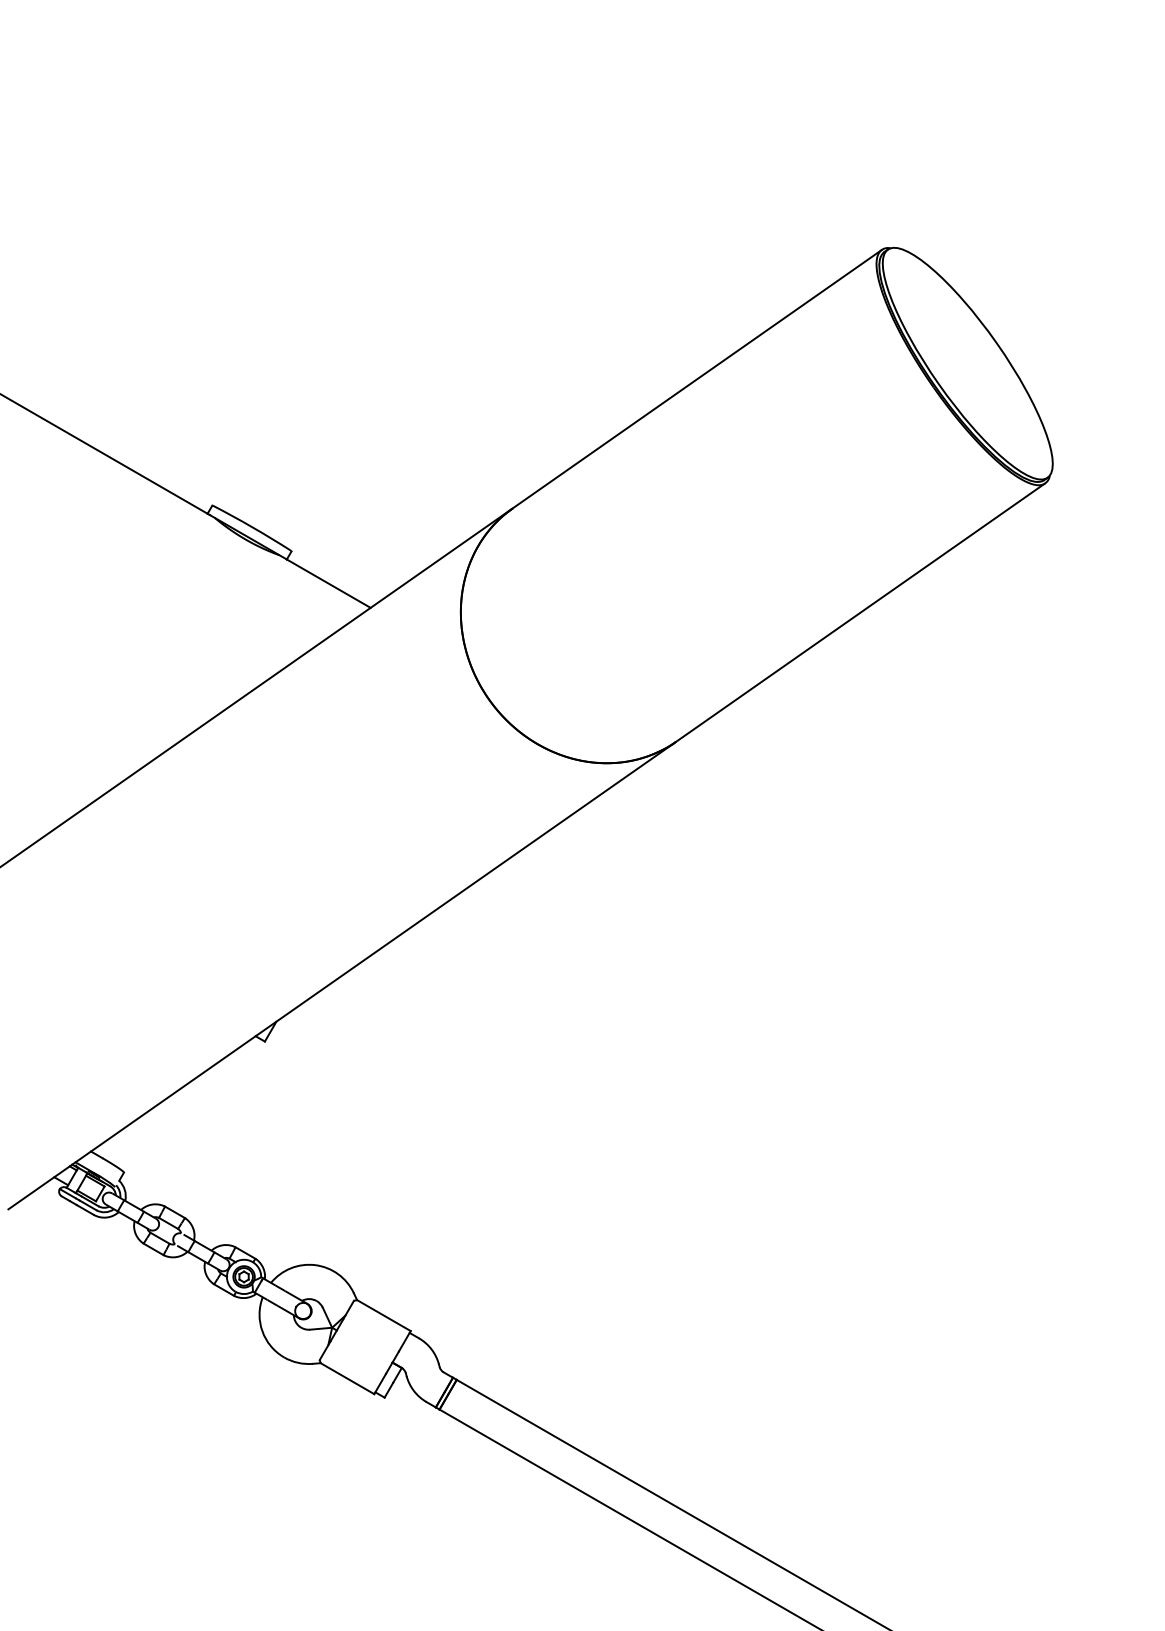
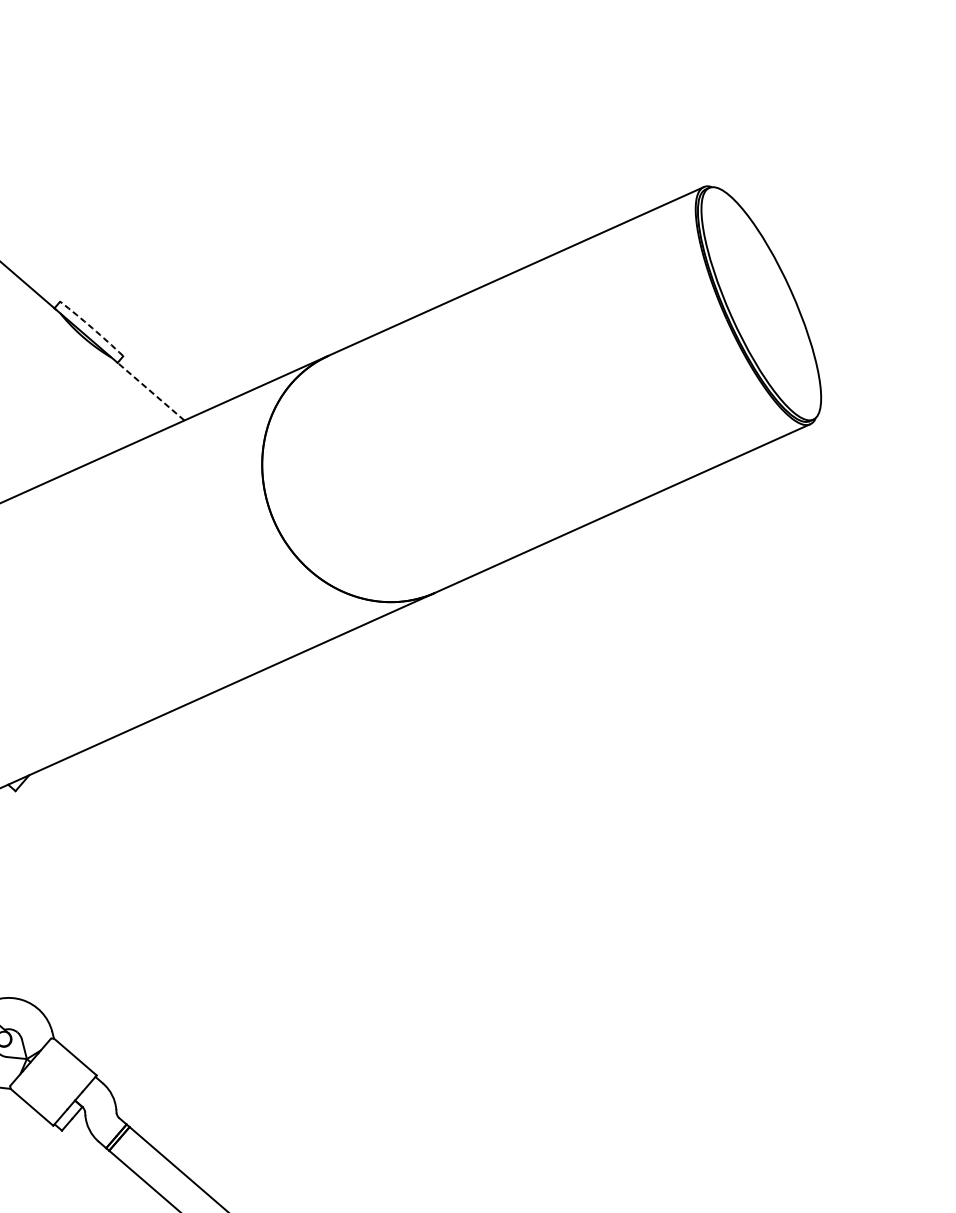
arc: (252, 527) -> (92, 328), solid -> dashed
line: (328, 583) -> (150, 391), solid -> dashed

